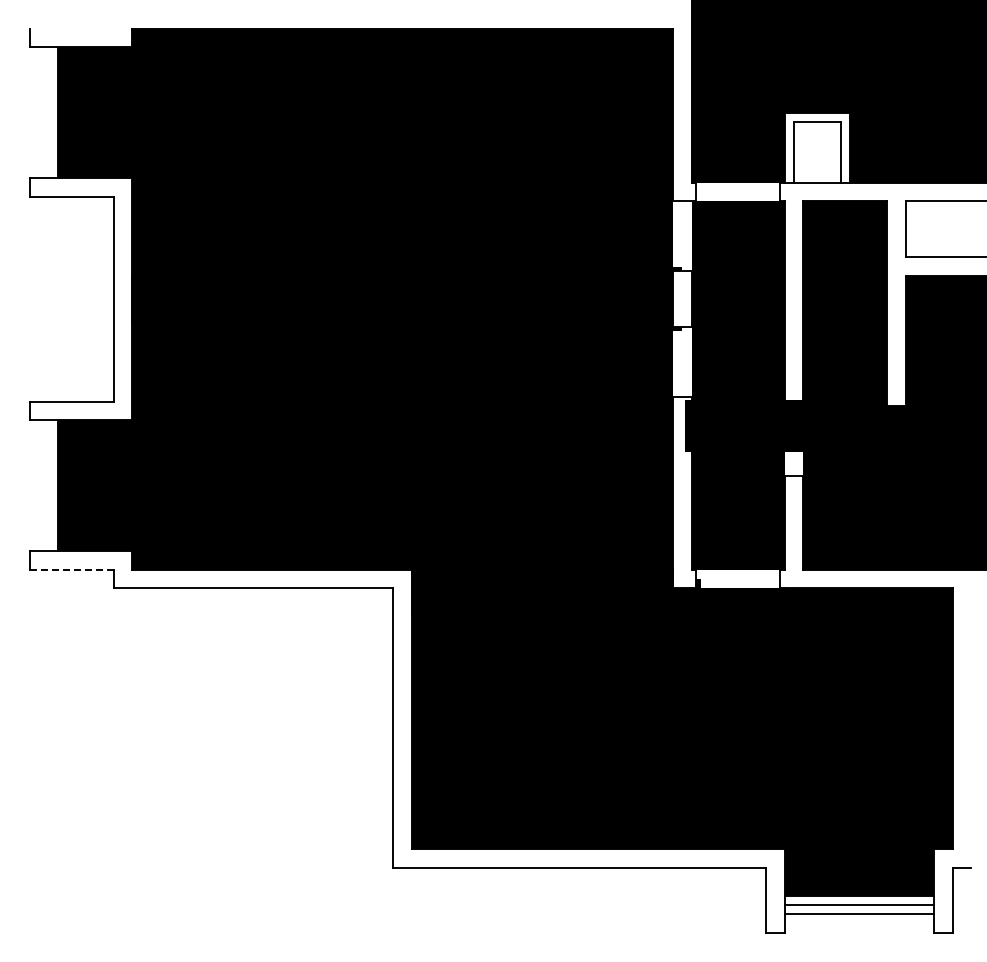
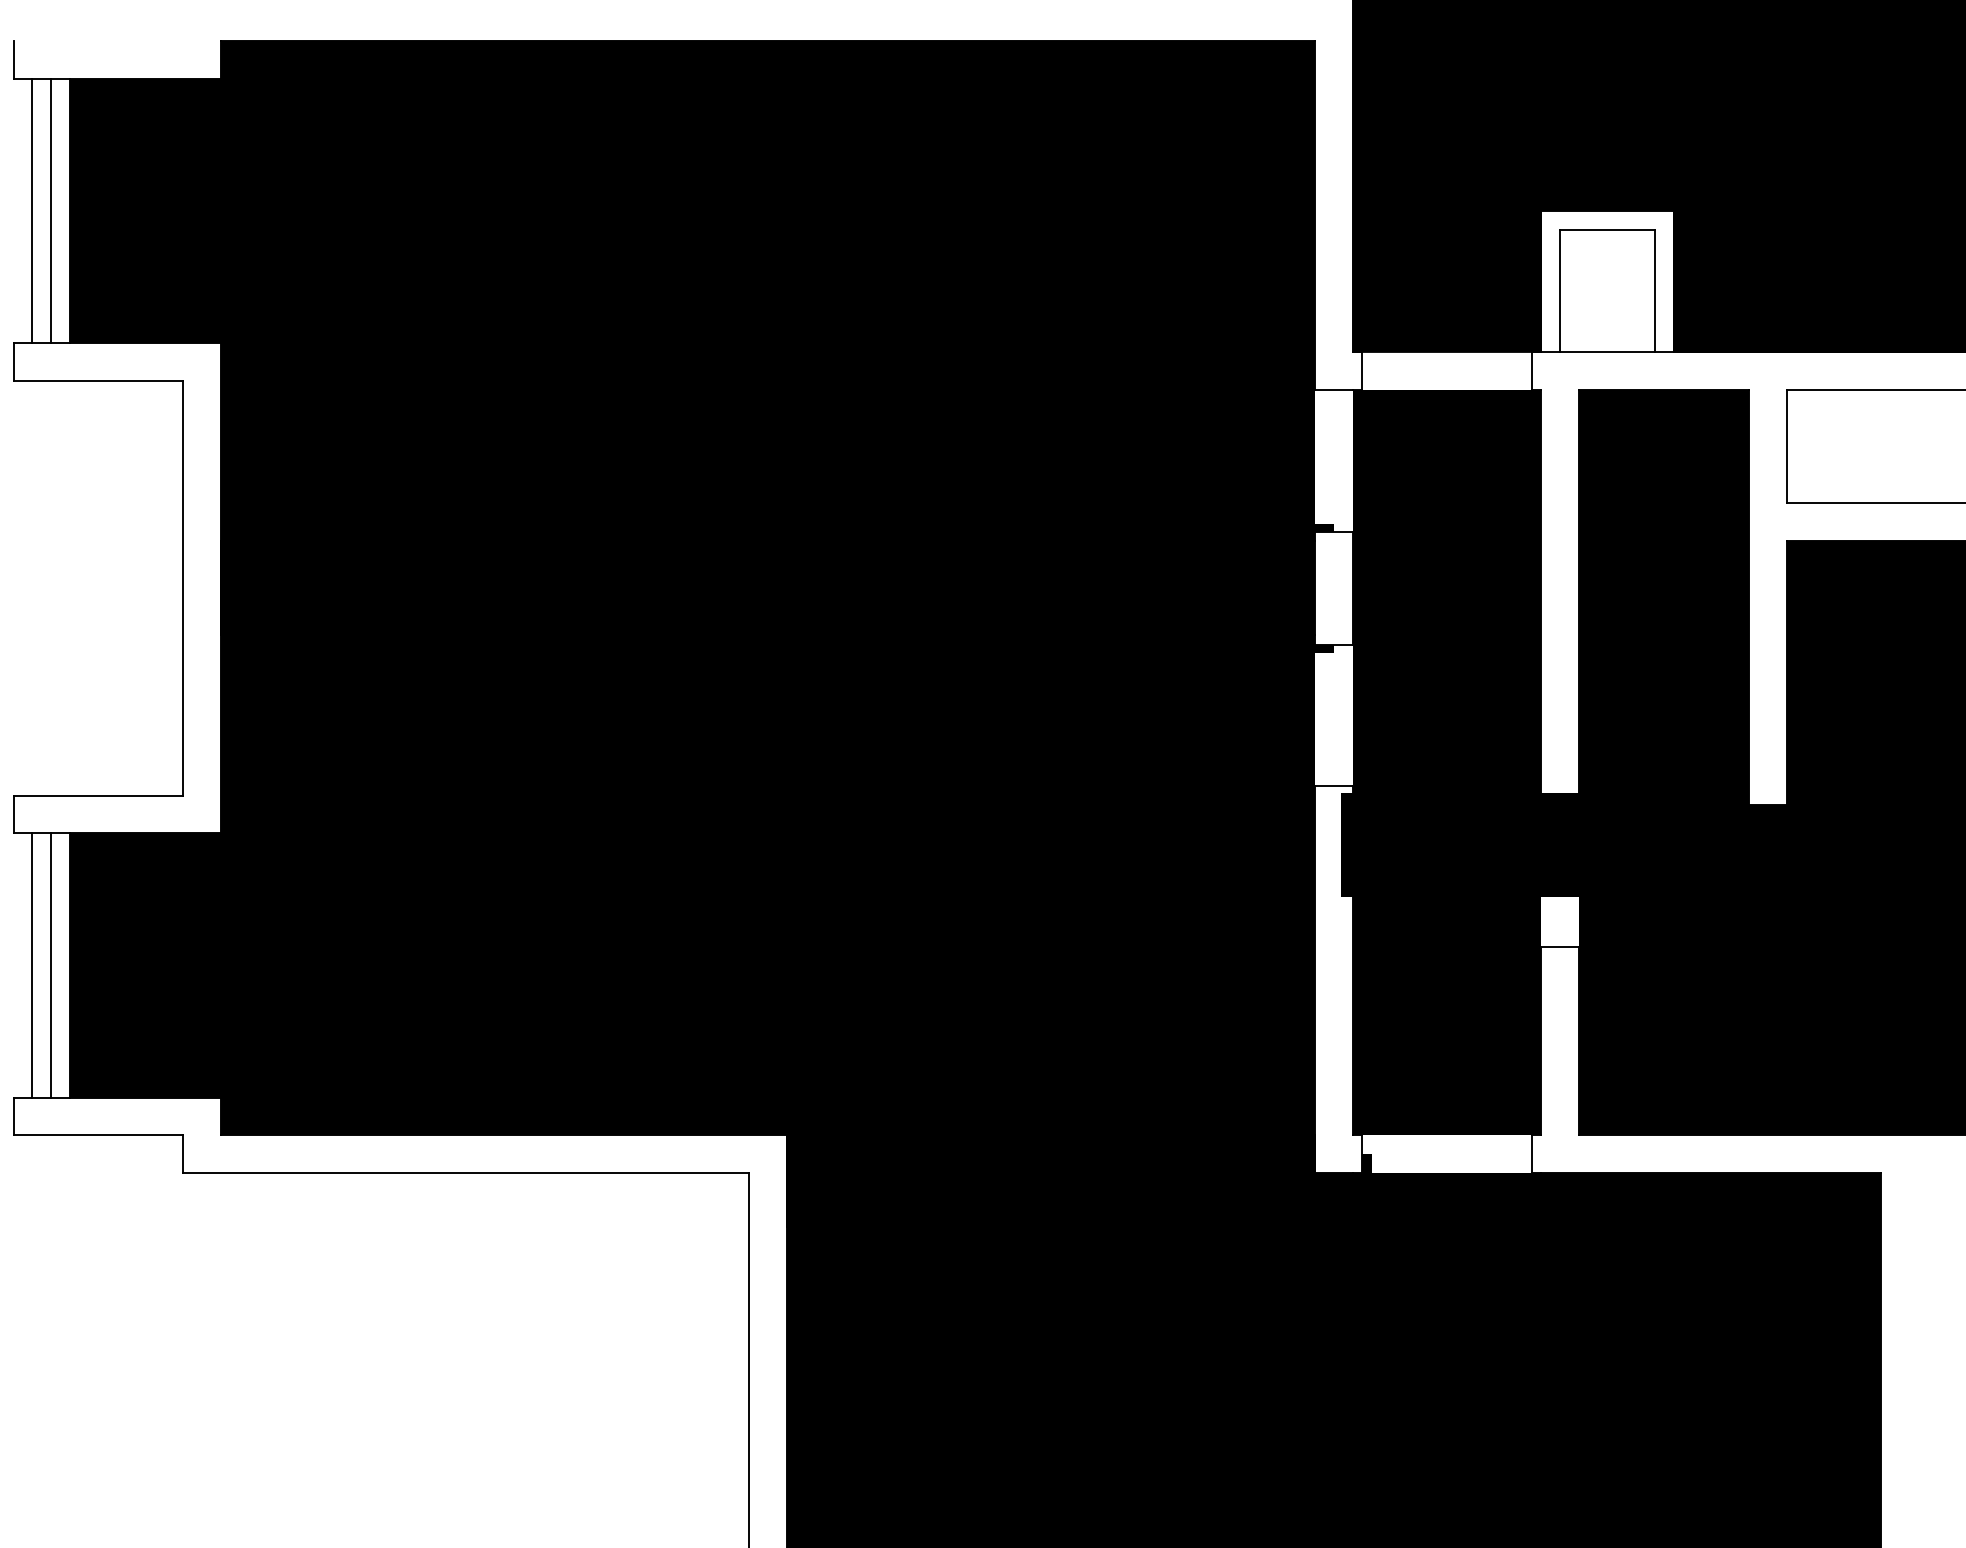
line: (38, 112) -> (31, 210), added
line: (48, 112) -> (51, 210), added
line: (38, 485) -> (31, 965), added
line: (48, 485) -> (51, 965), added
line: (71, 569) -> (98, 1135), dashed -> solid

